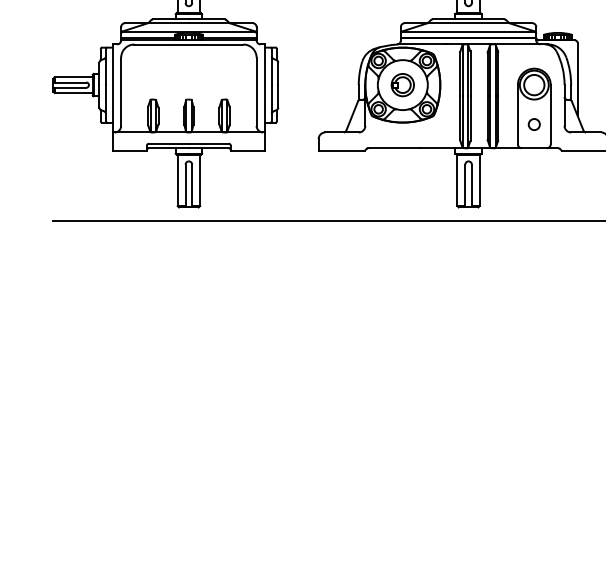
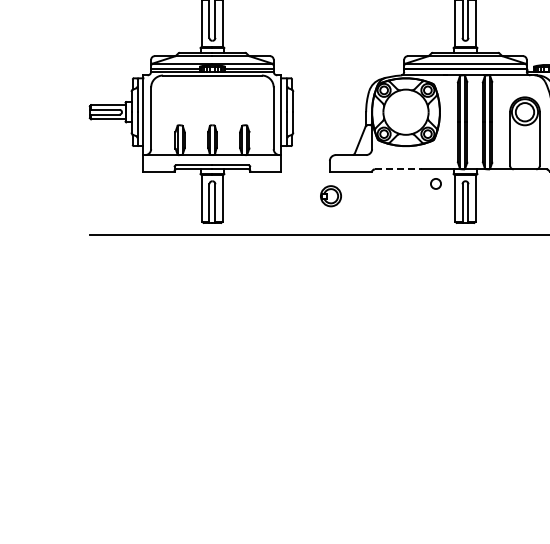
part: (402, 85) -> (330, 196), moved
circle: (533, 124) -> (435, 183), moved
line: (394, 148) -> (398, 169), solid -> dashed

